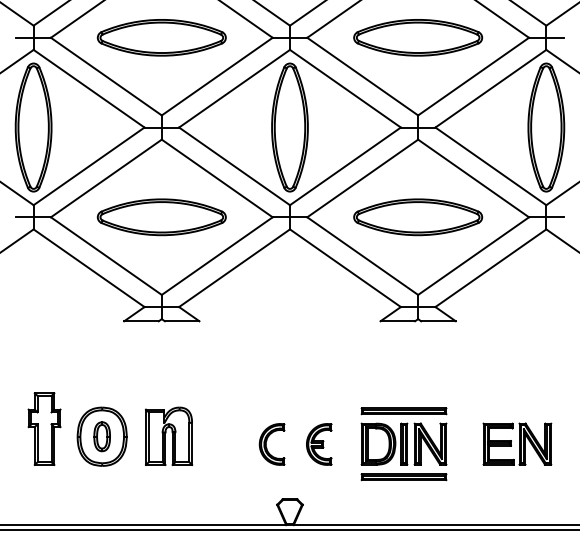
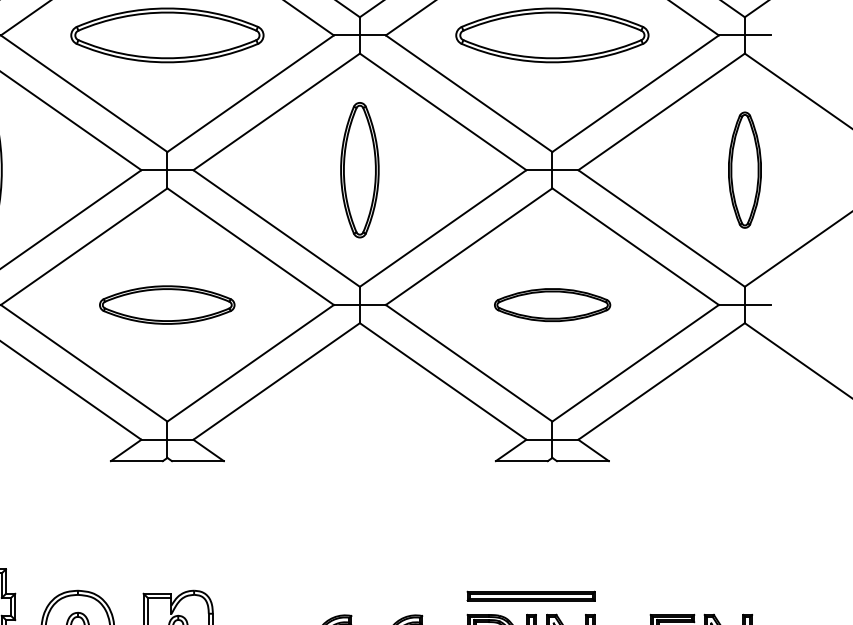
part: (289, 127) -> (359, 170), size x0.7
part: (546, 127) -> (745, 170), size x0.6
part: (161, 217) -> (166, 305), size x0.7
part: (418, 217) -> (552, 305), size x0.6

